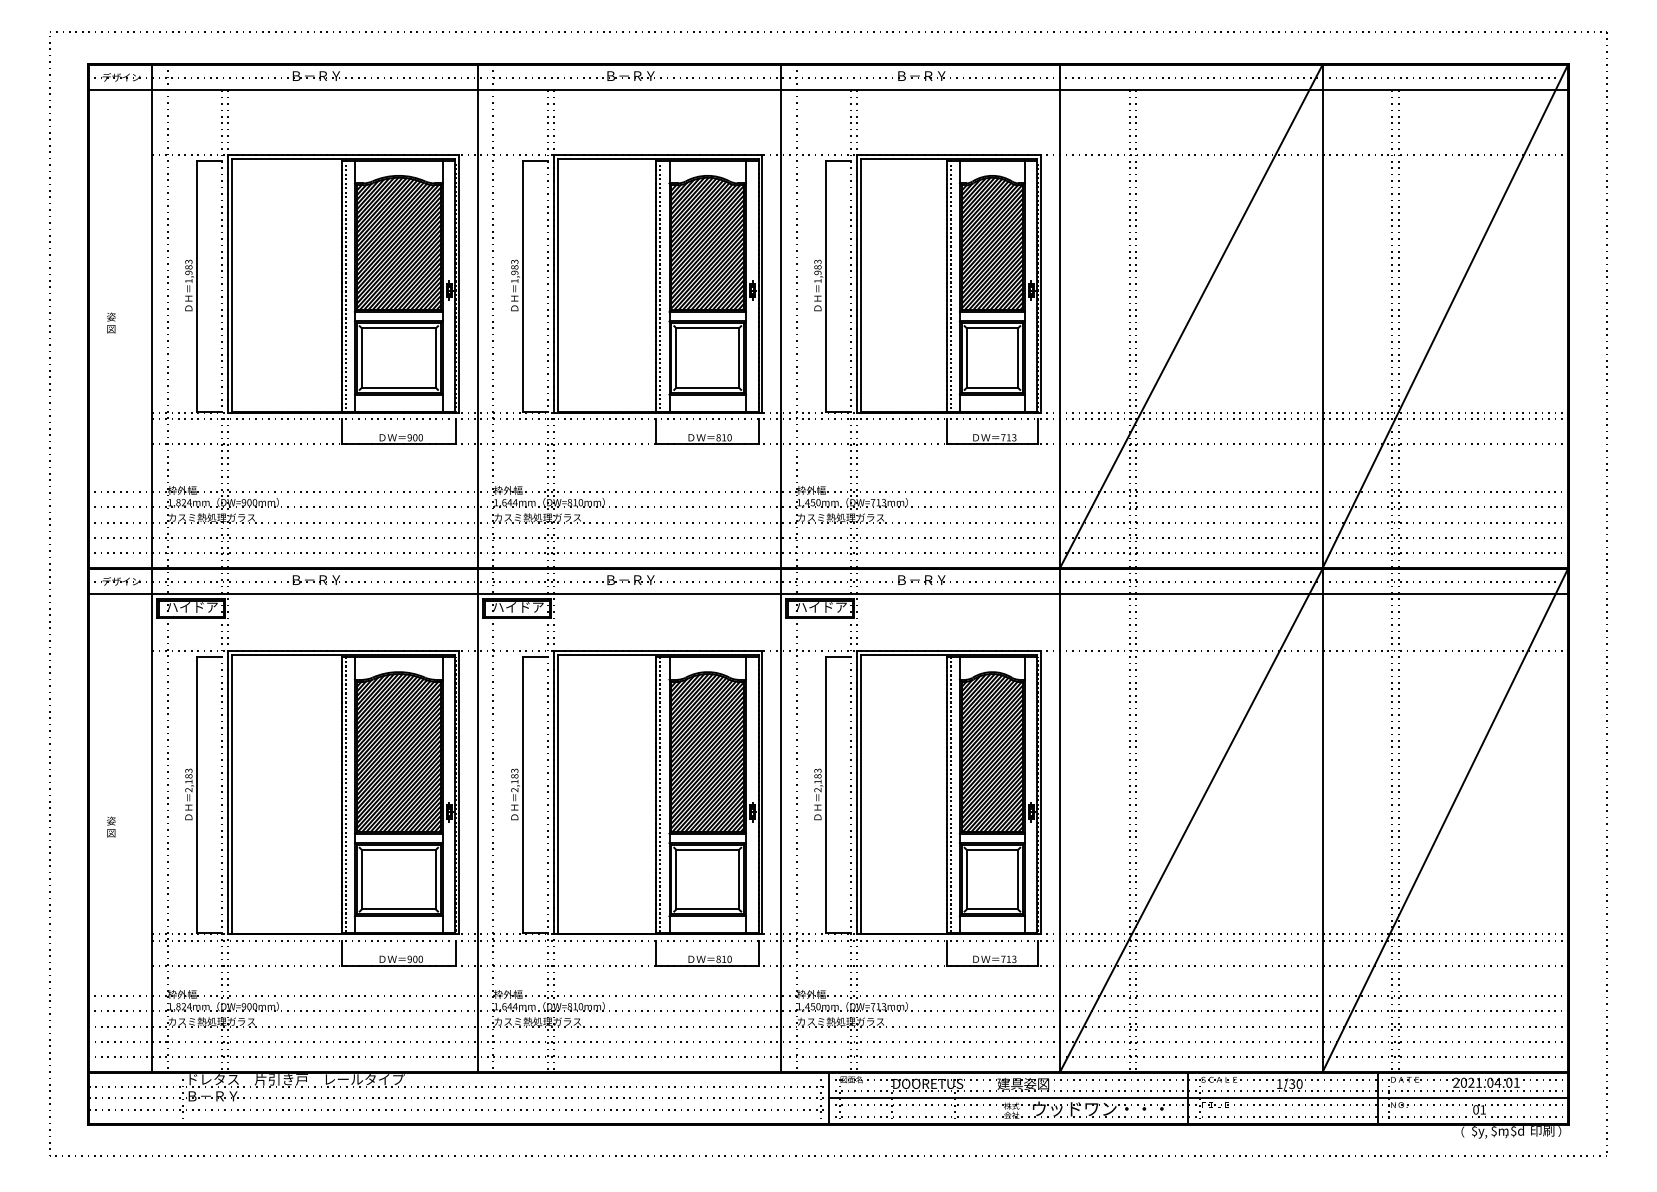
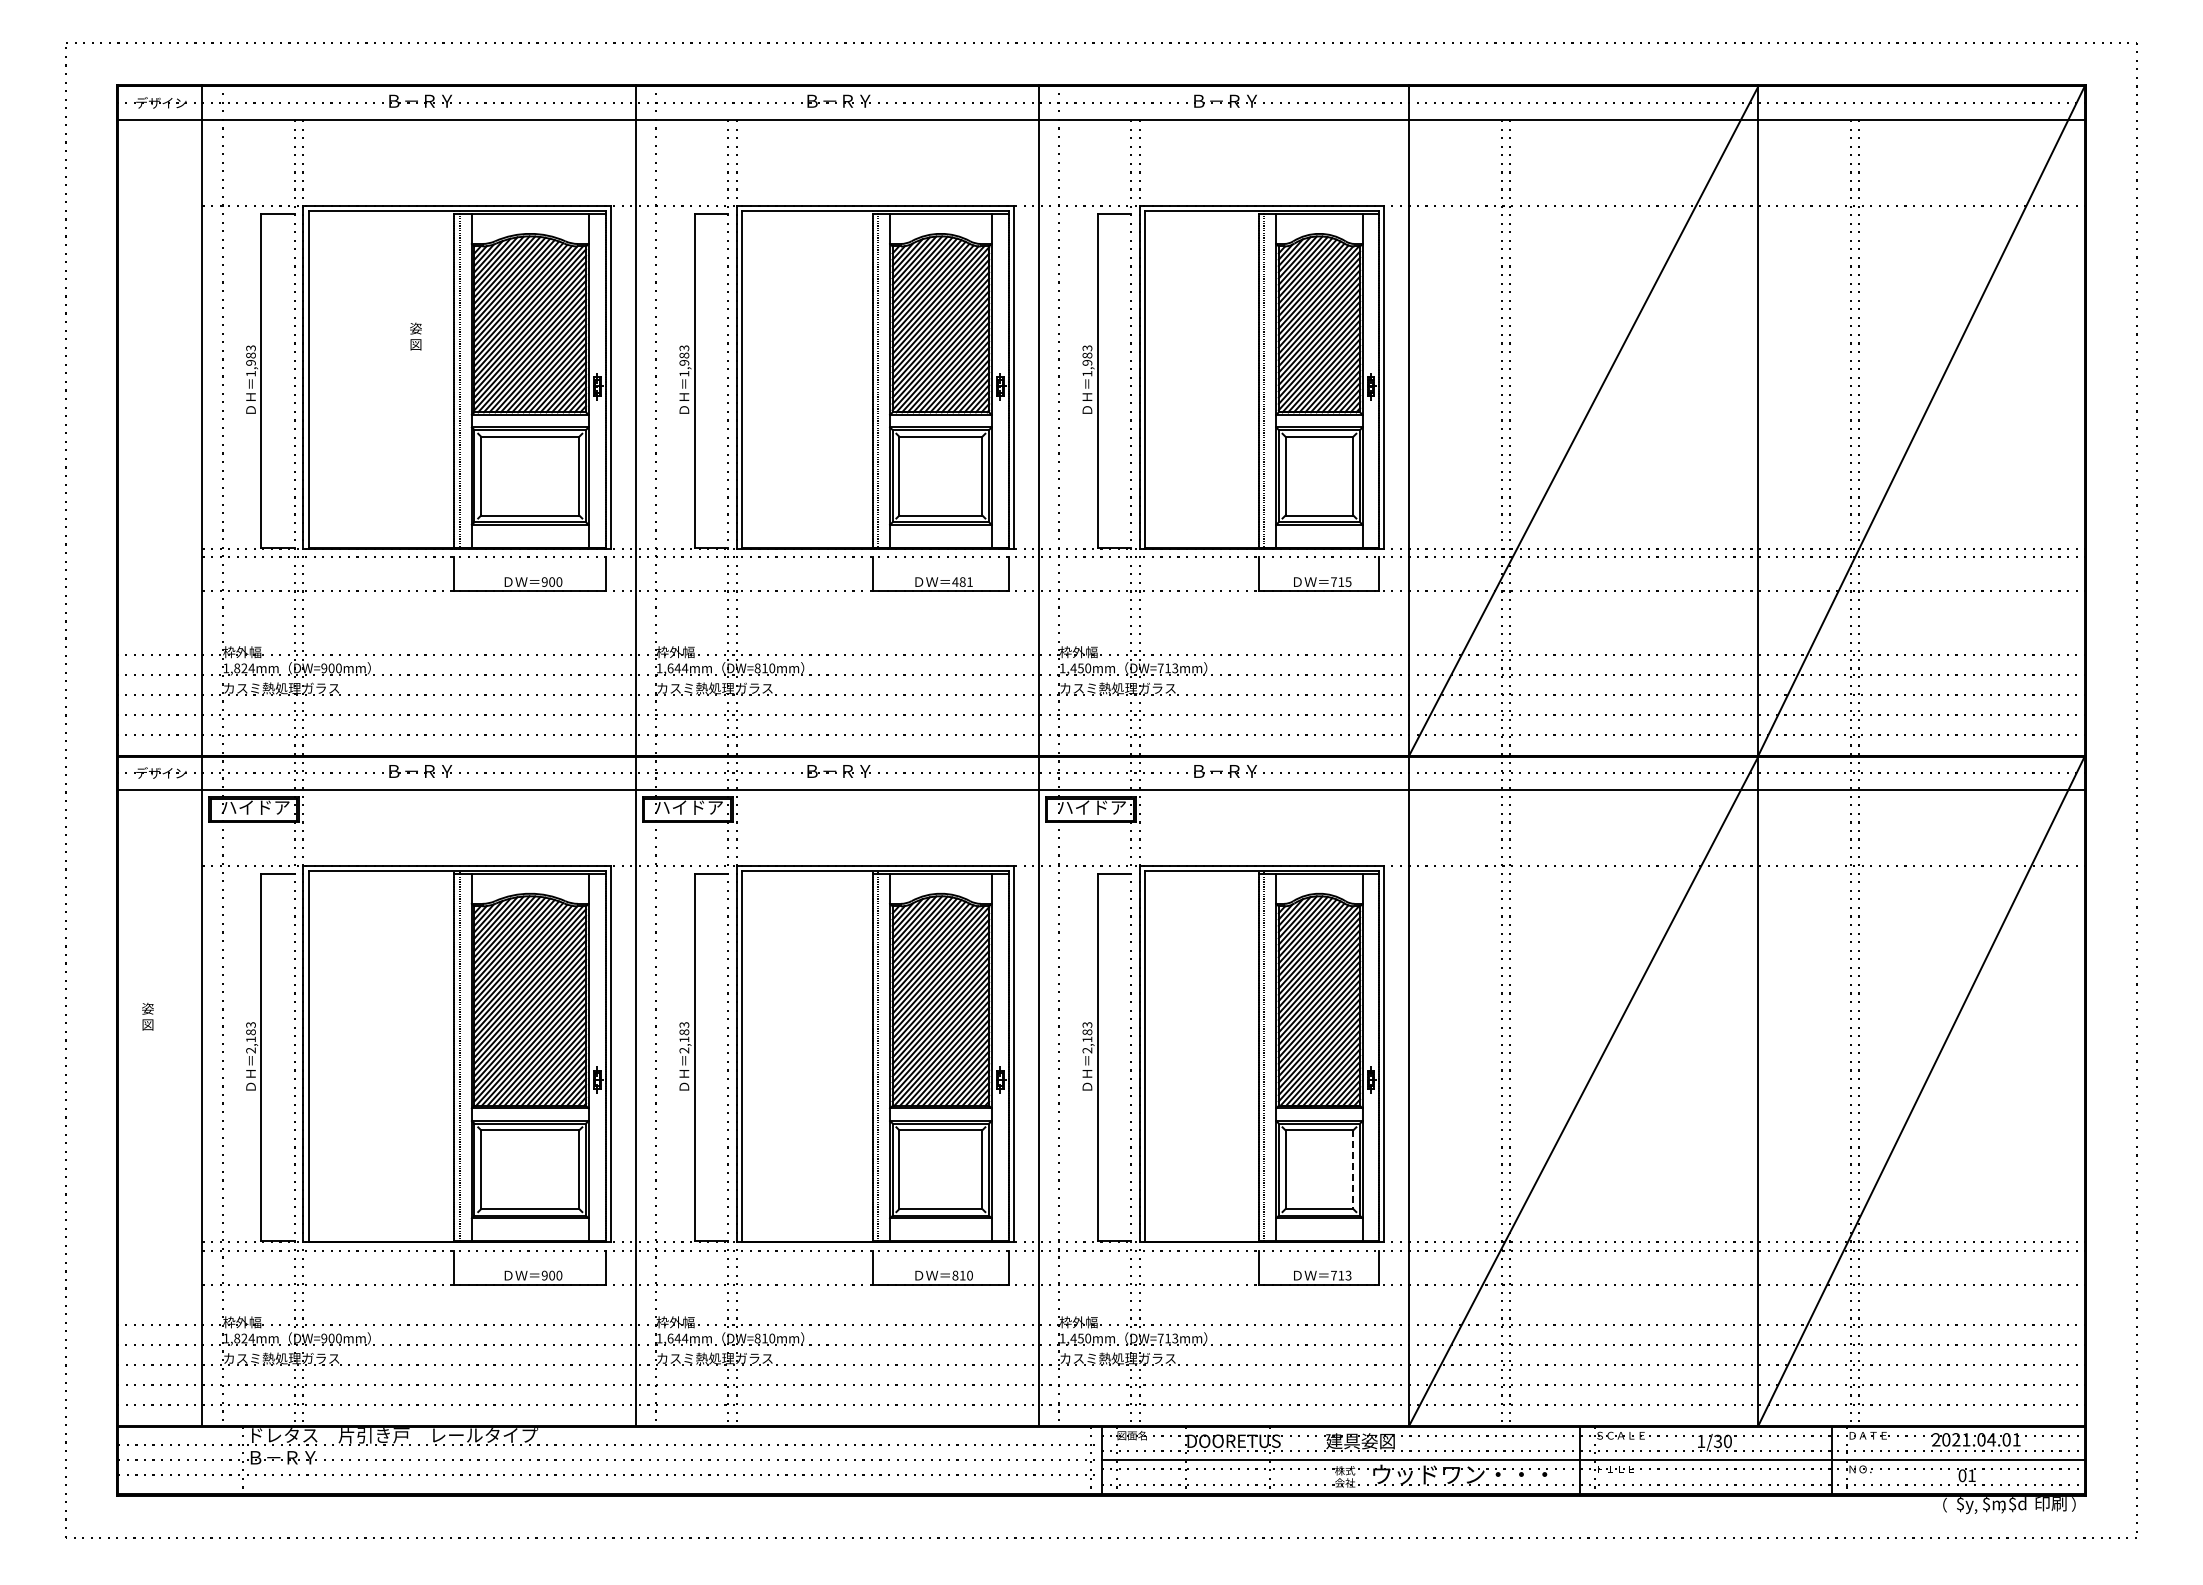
text: (110, 322) -> (415, 336), moved
text: (723, 437) -> (962, 581), 810 -> 481
text: (1014, 437) -> (1348, 581), 713 -> 715
text: (110, 826) -> (147, 1016), moved
line: (1018, 880) -> (1353, 1170), solid -> dashed

